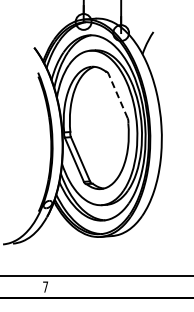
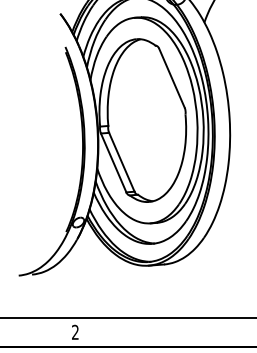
line: (117, 95) -> (171, 77), dashed -> solid
text: (45, 286) -> (75, 331), 7 -> 2

